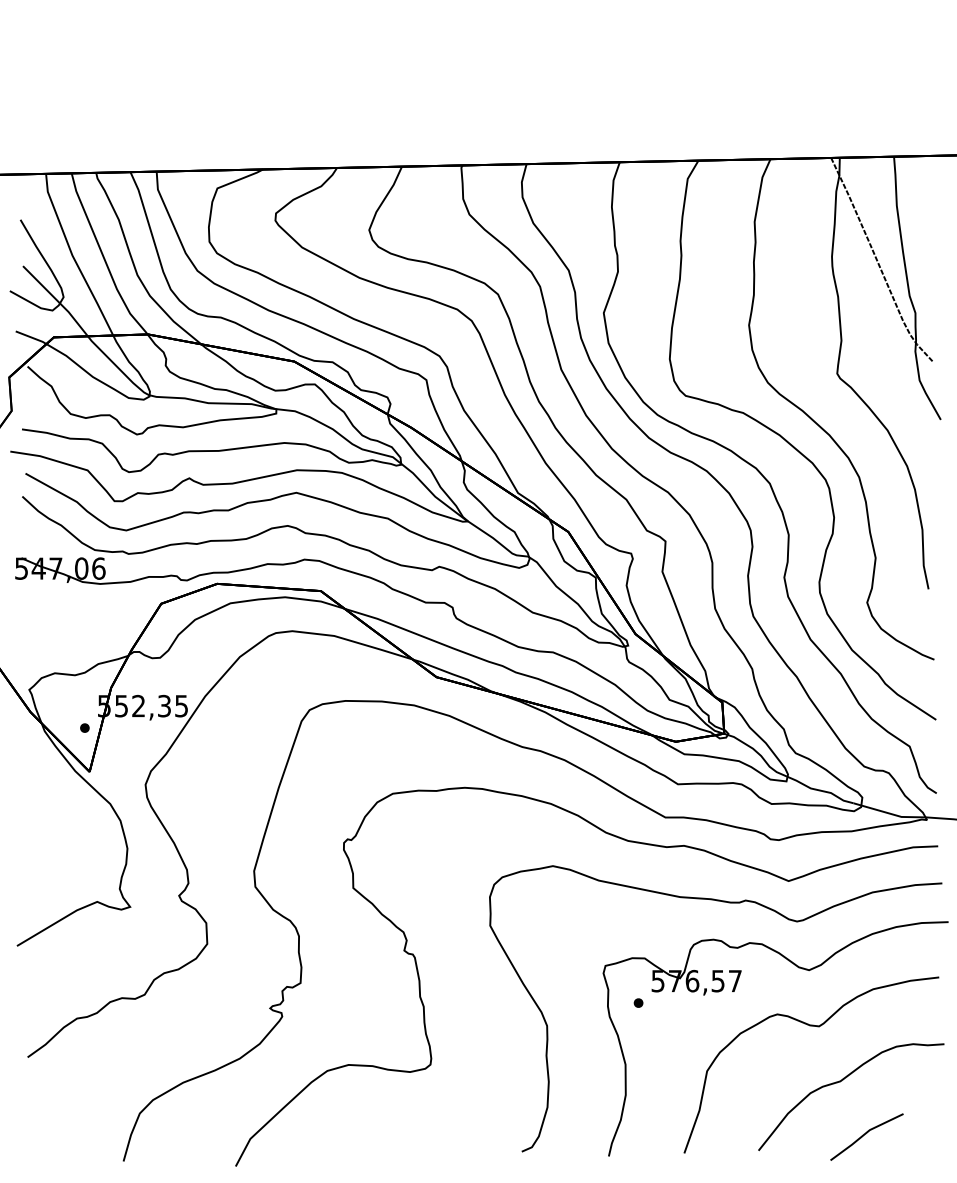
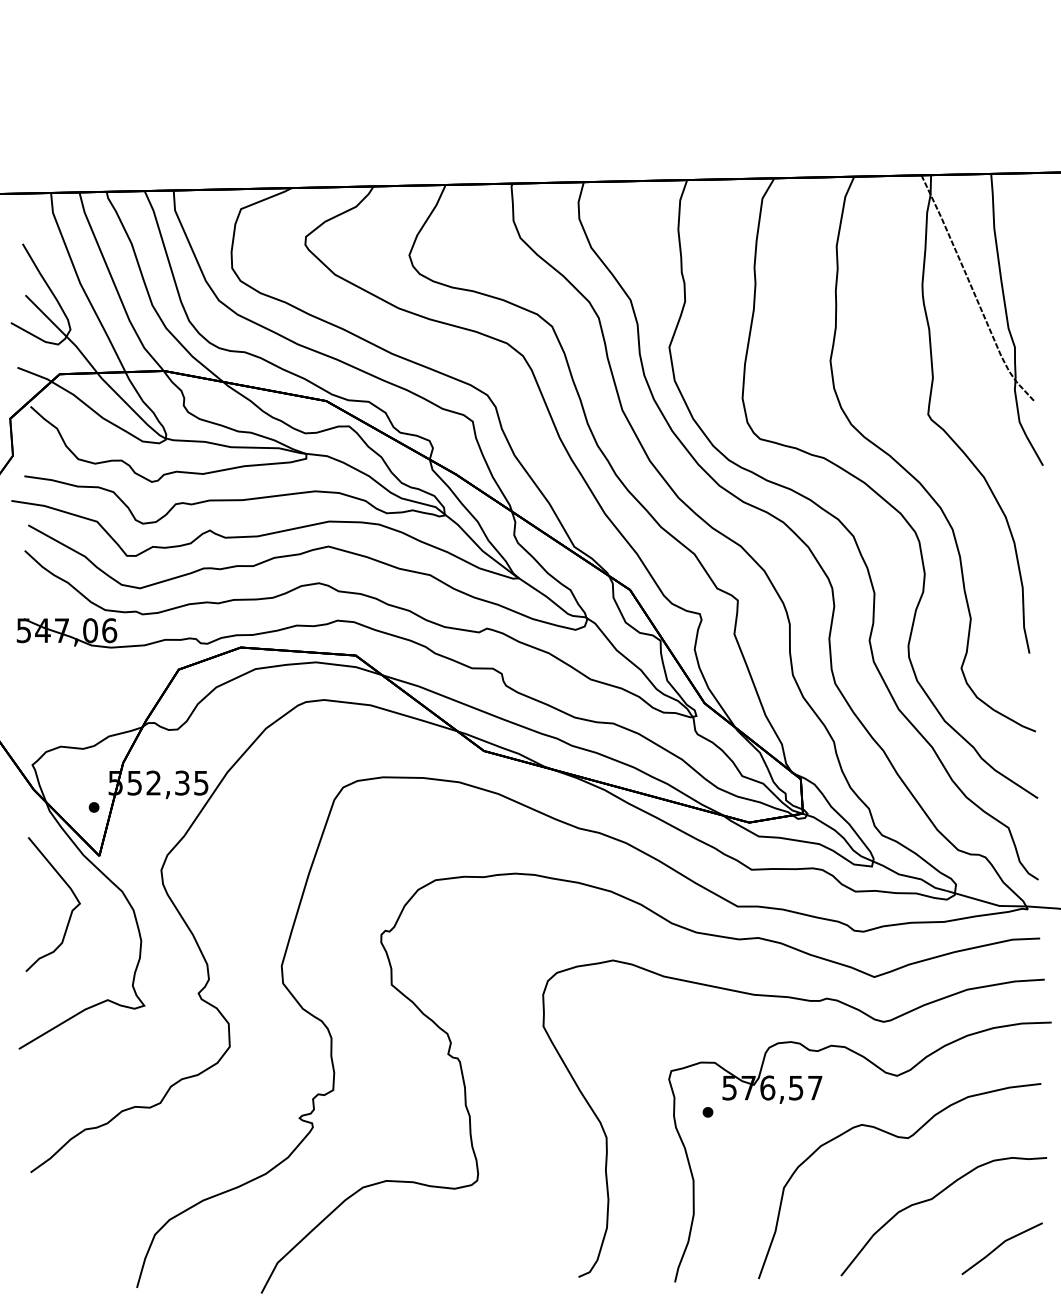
curve: (64, 820) -> (71, 909), added
line: (866, 1134) -> (1001, 1245), moved

